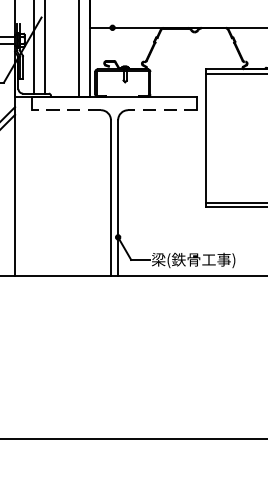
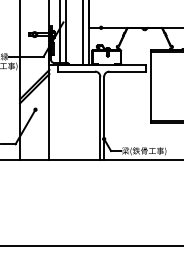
line: (66, 110) -> (76, 71), dashed -> solid
line: (162, 110) -> (127, 71), dashed -> solid

